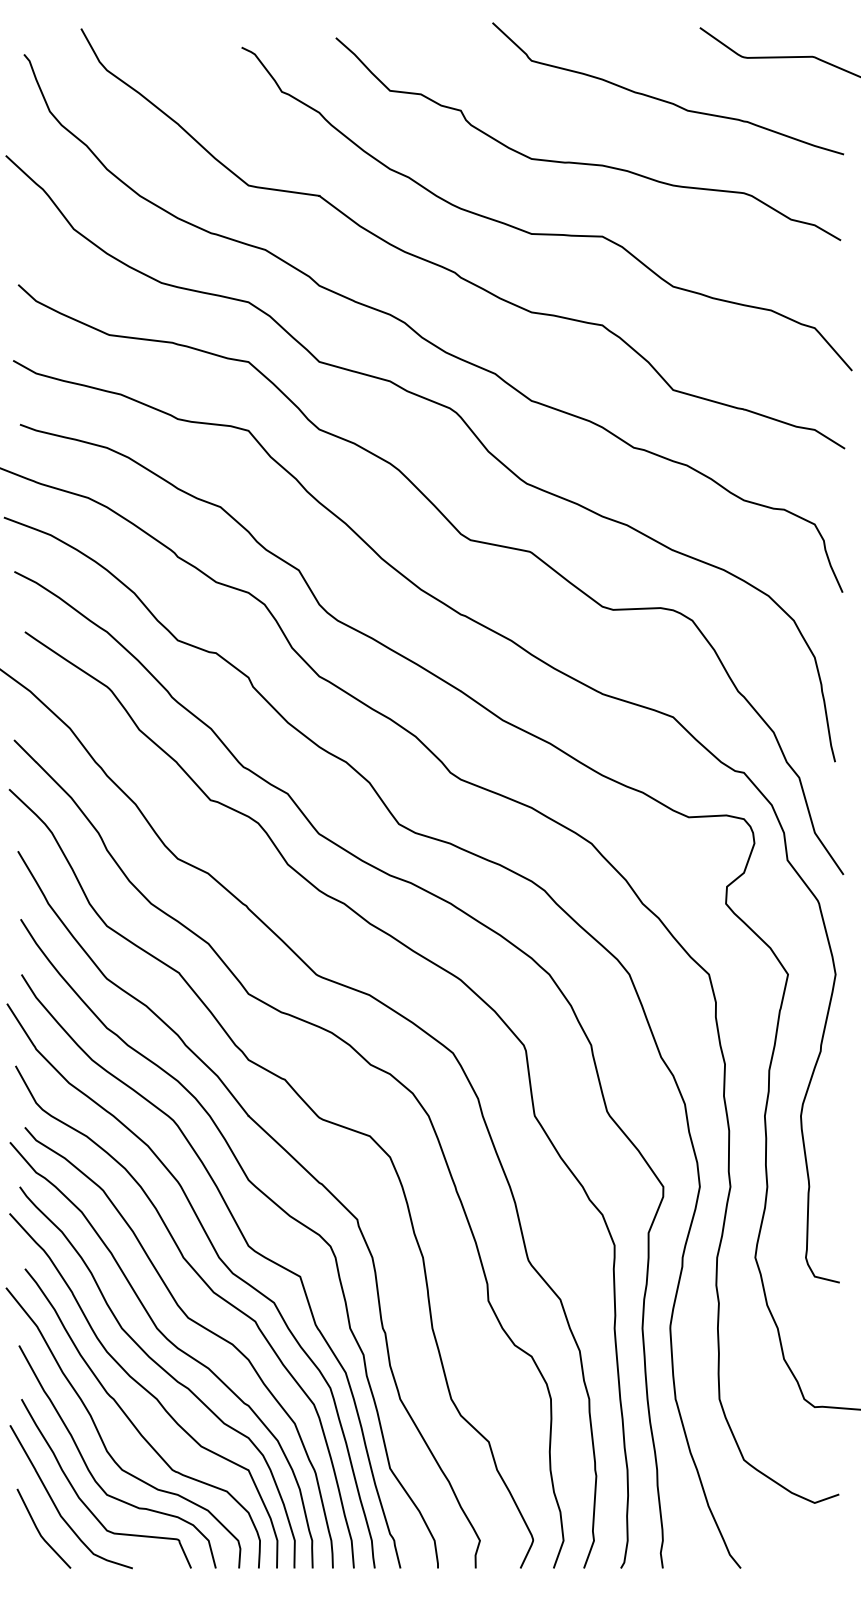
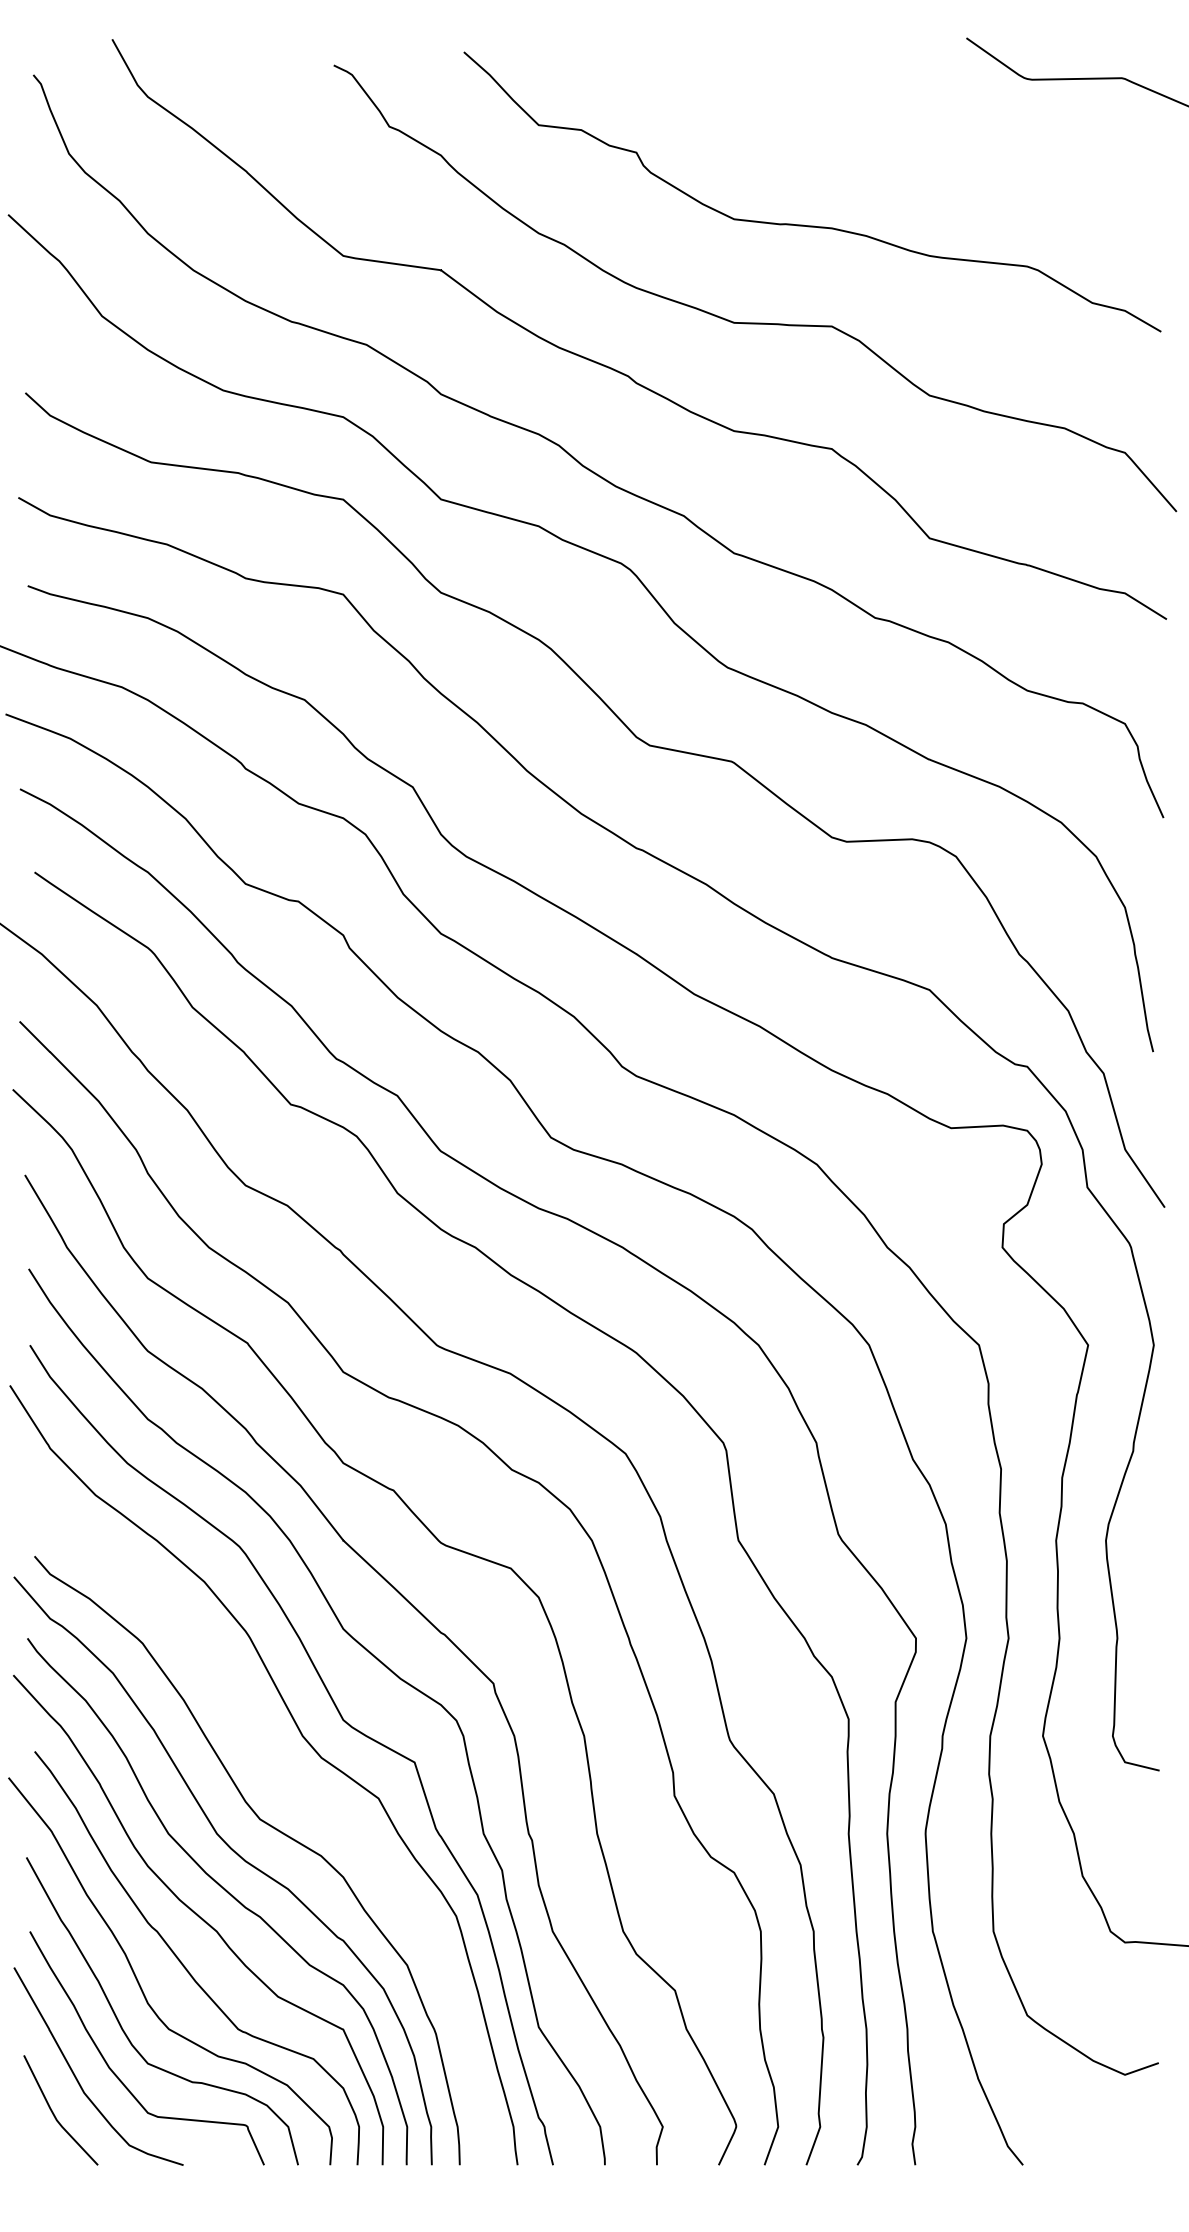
curve: (663, 99) -> (916, 137), removed
curve: (210, 1290) -> (290, 1781), removed

